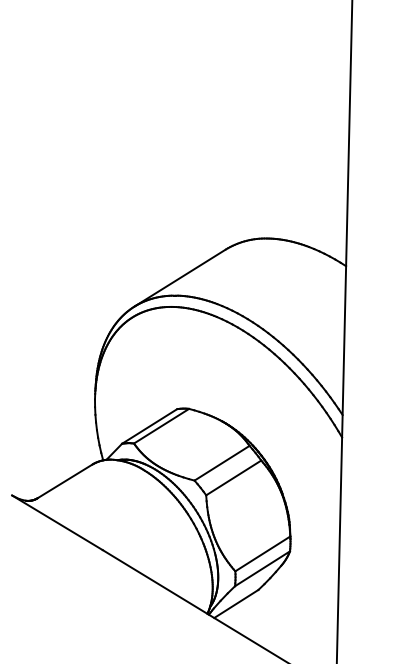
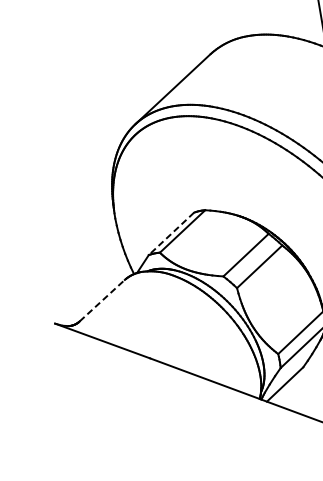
line: (149, 426) -> (171, 233), solid -> dashed
line: (65, 481) -> (102, 300), solid -> dashed

